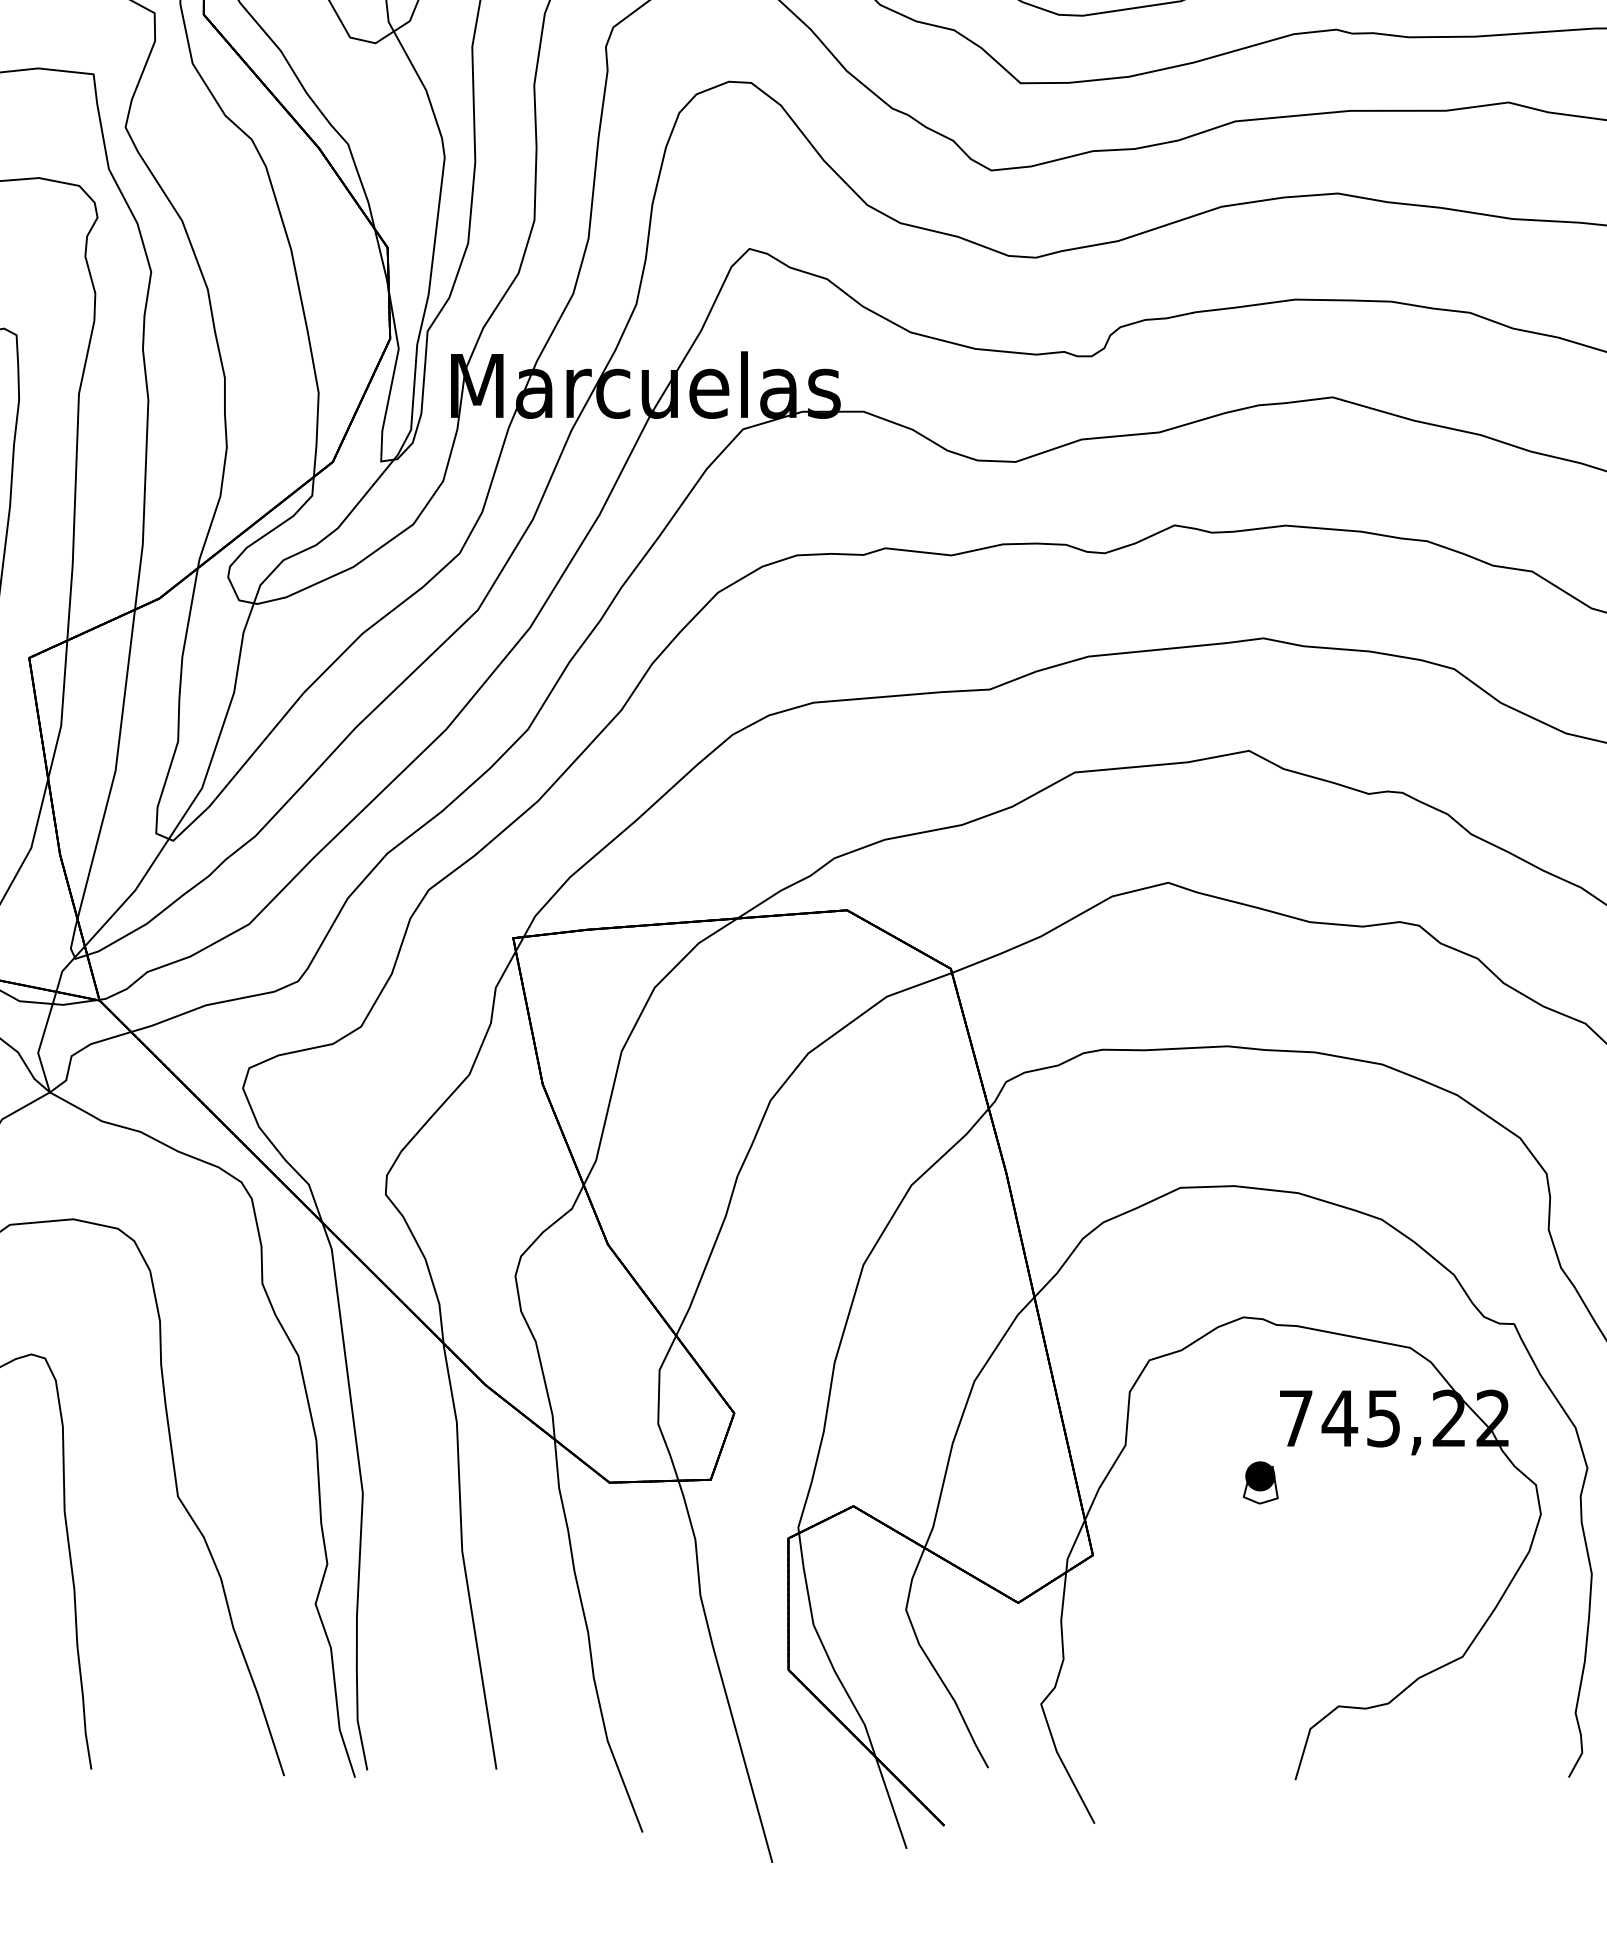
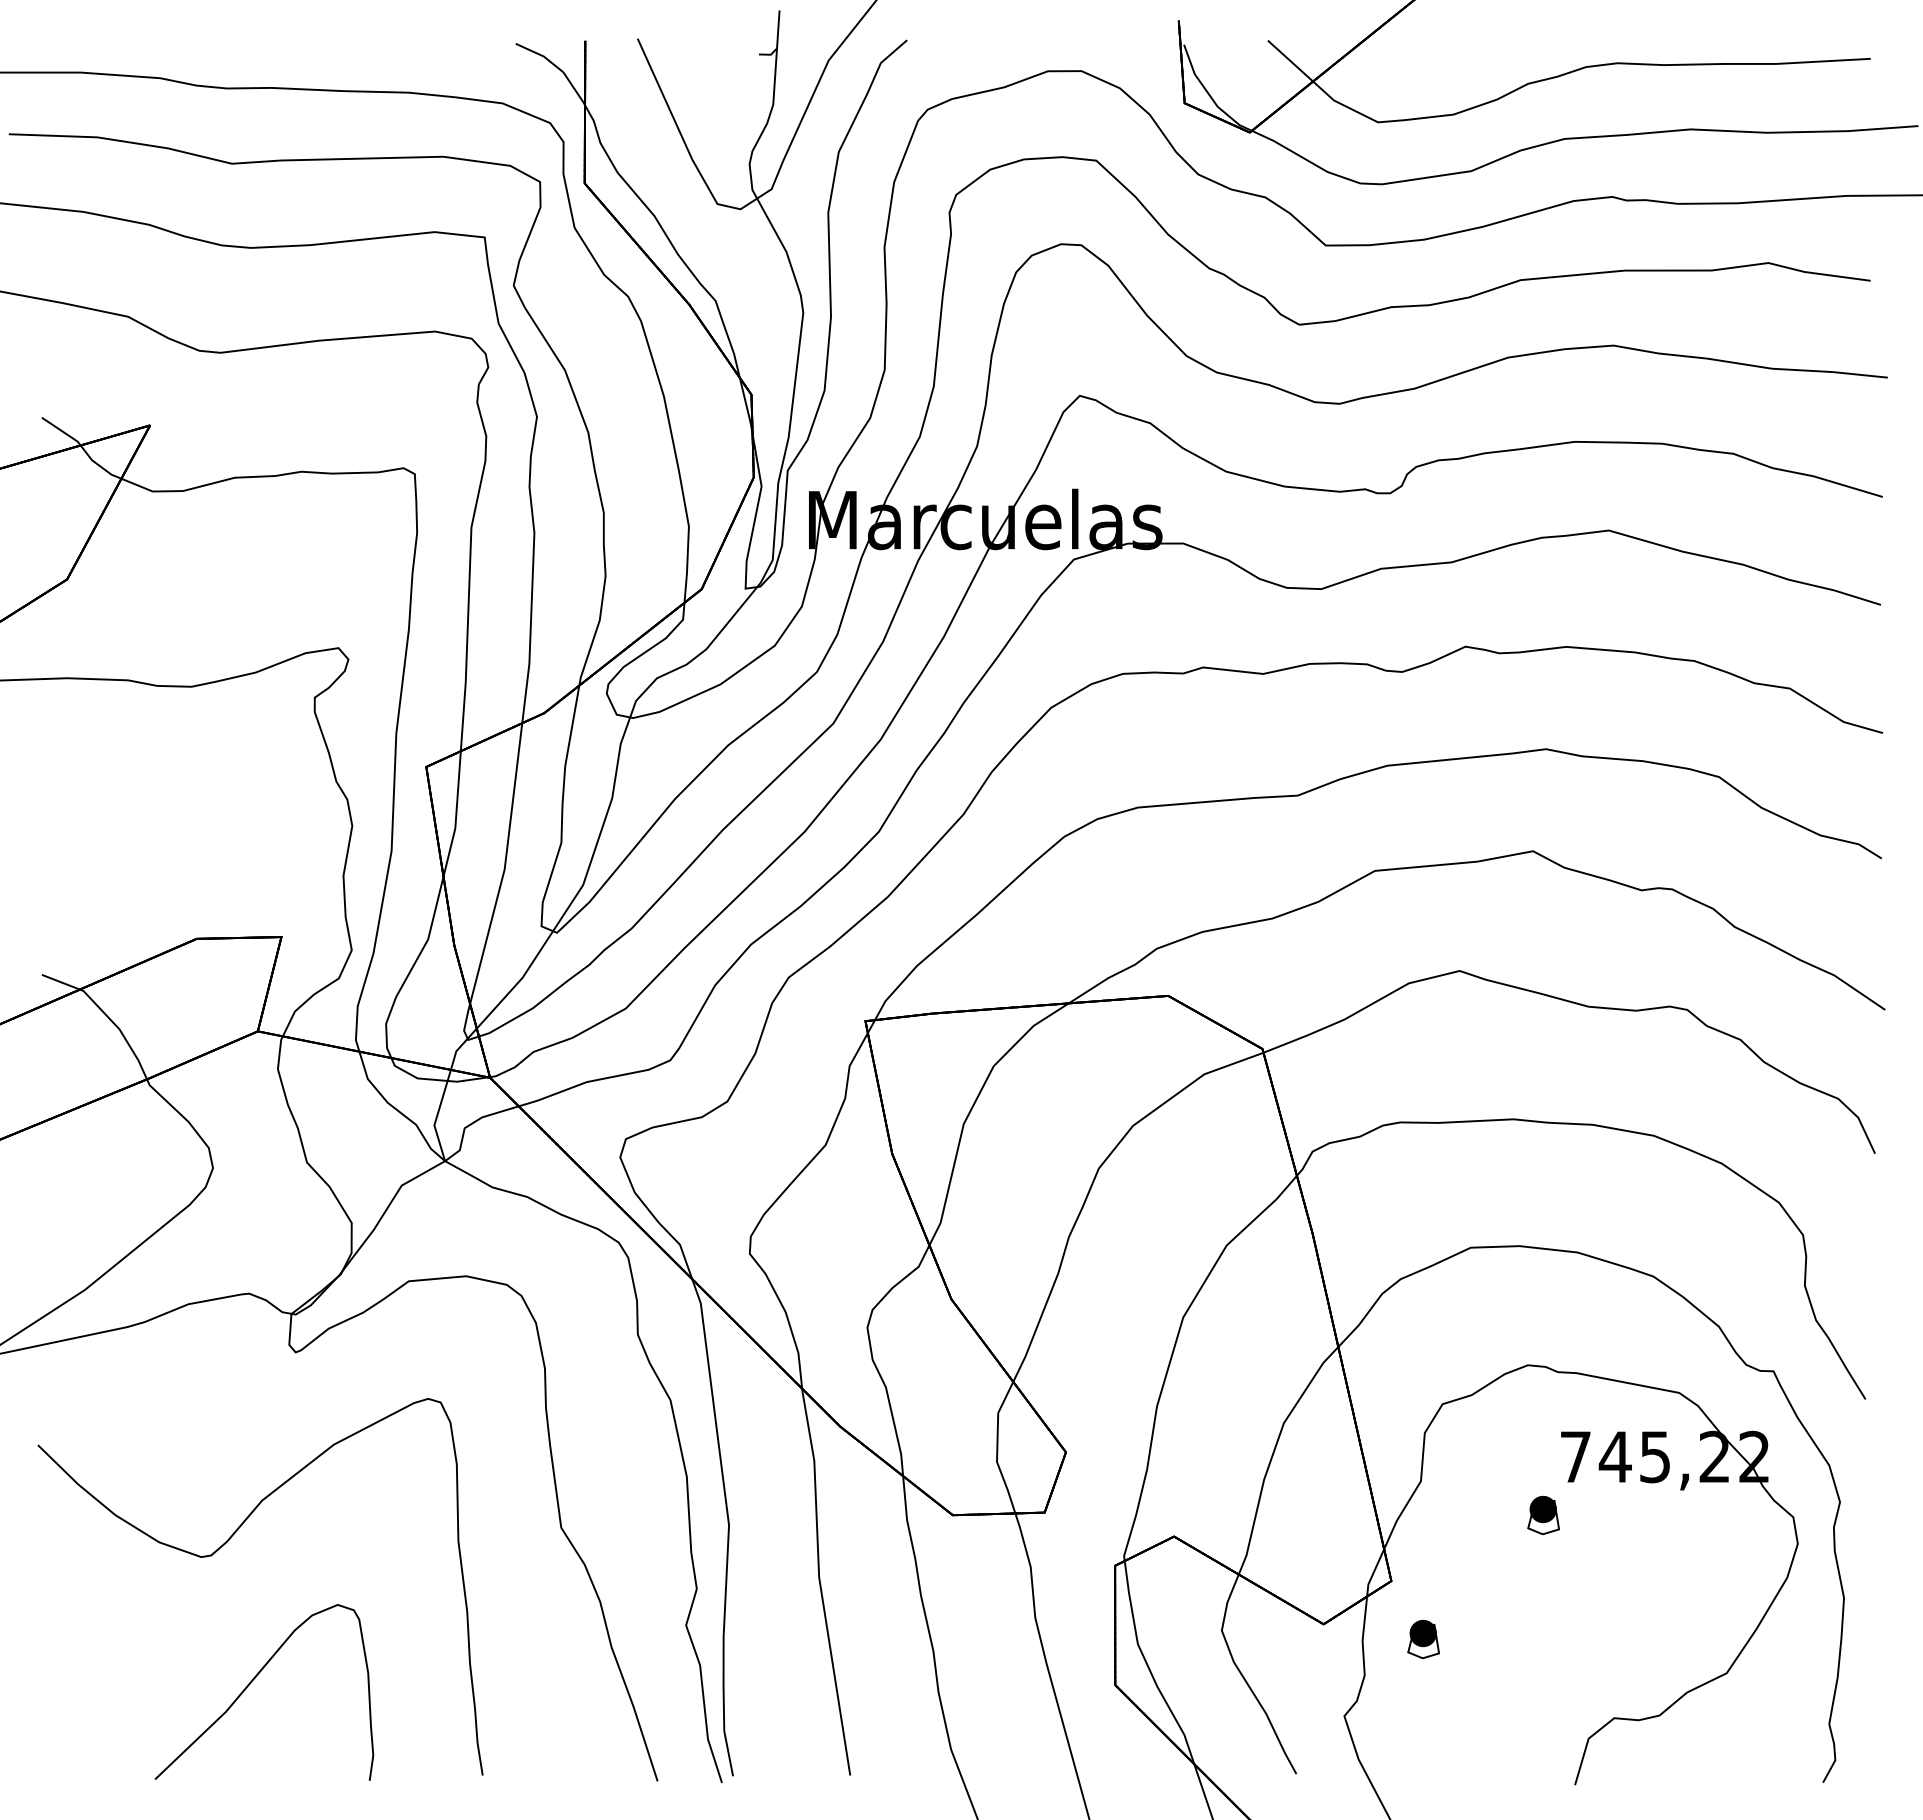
part: (1128, 1619) -> (1423, 1639), added

